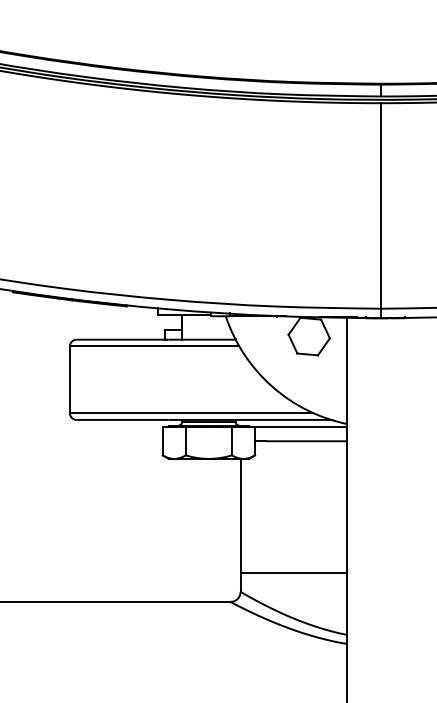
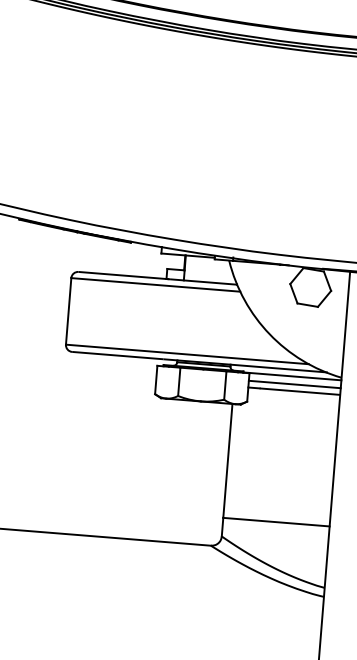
line: (301, 434) -> (295, 384), added

